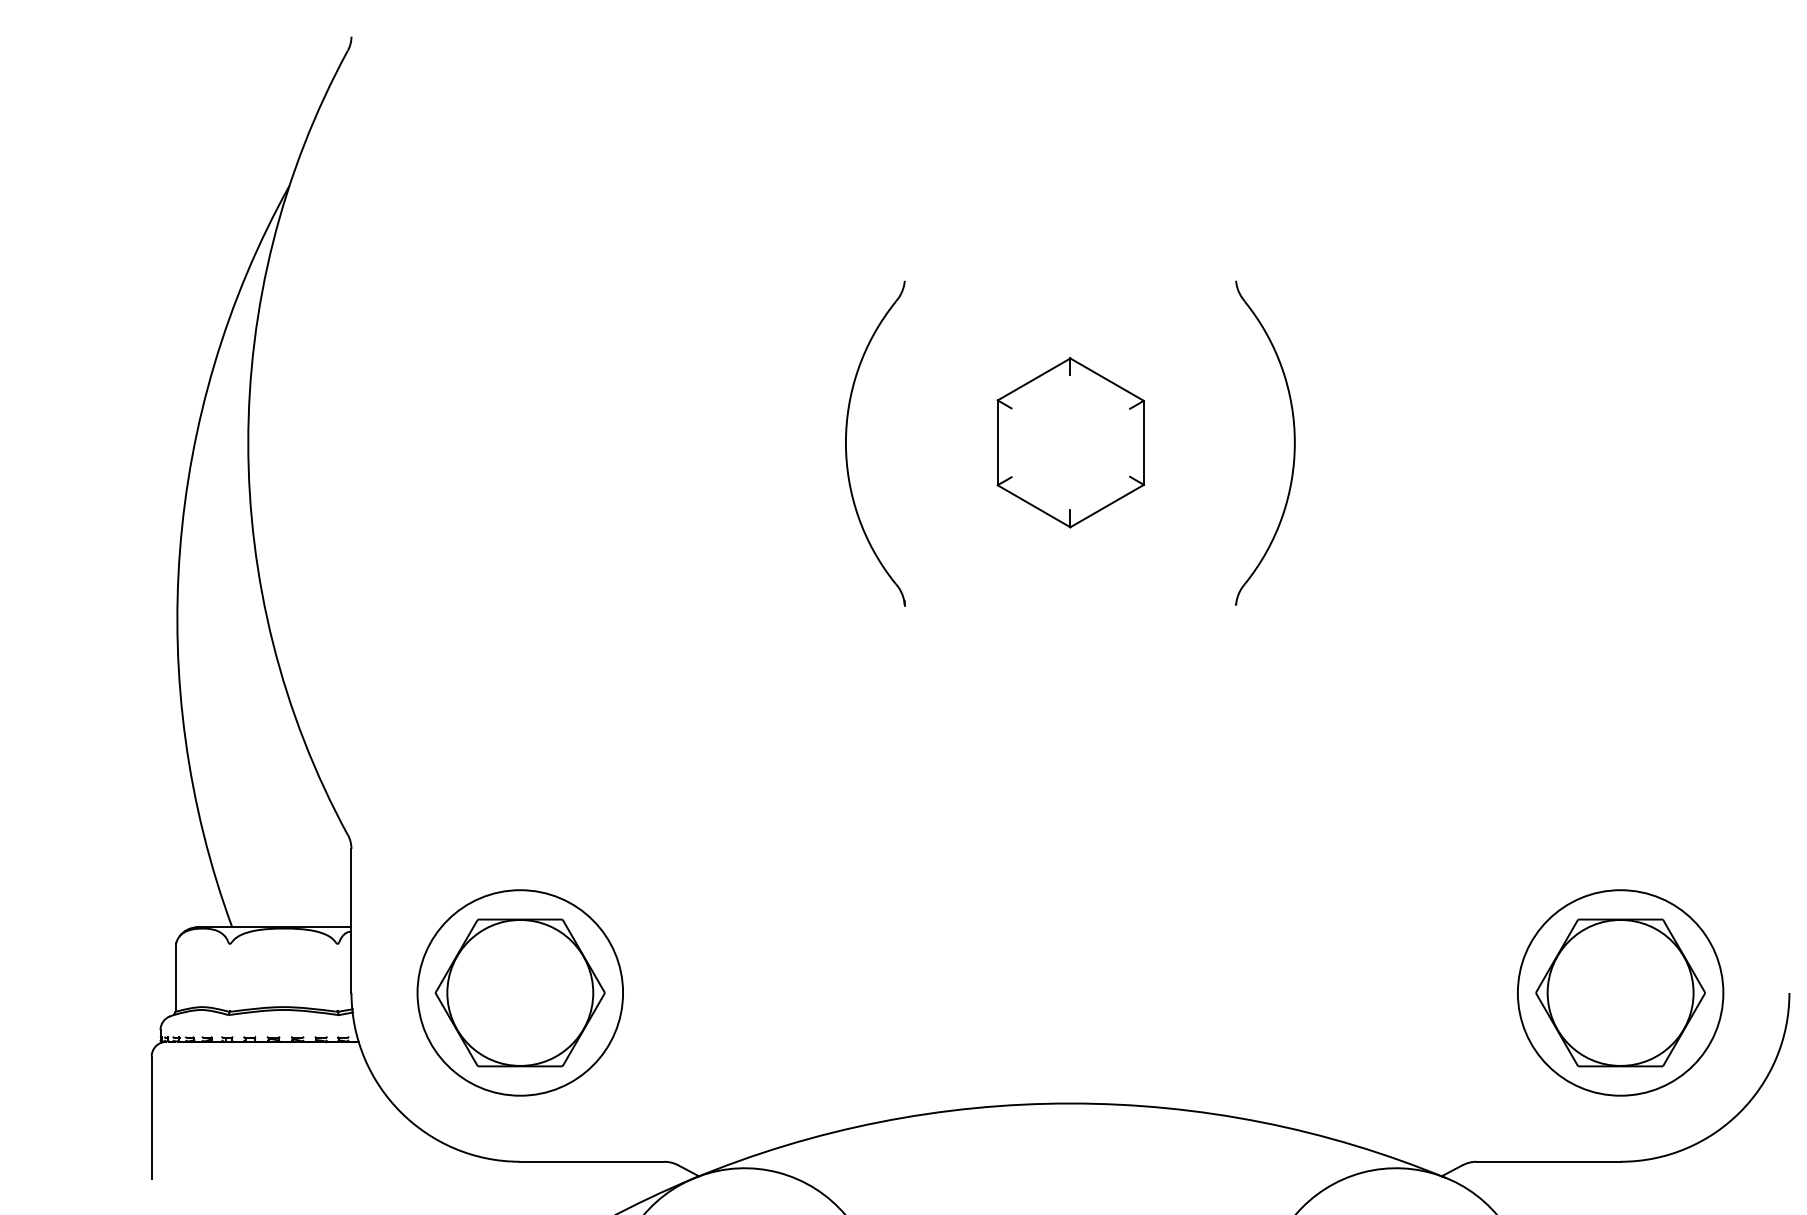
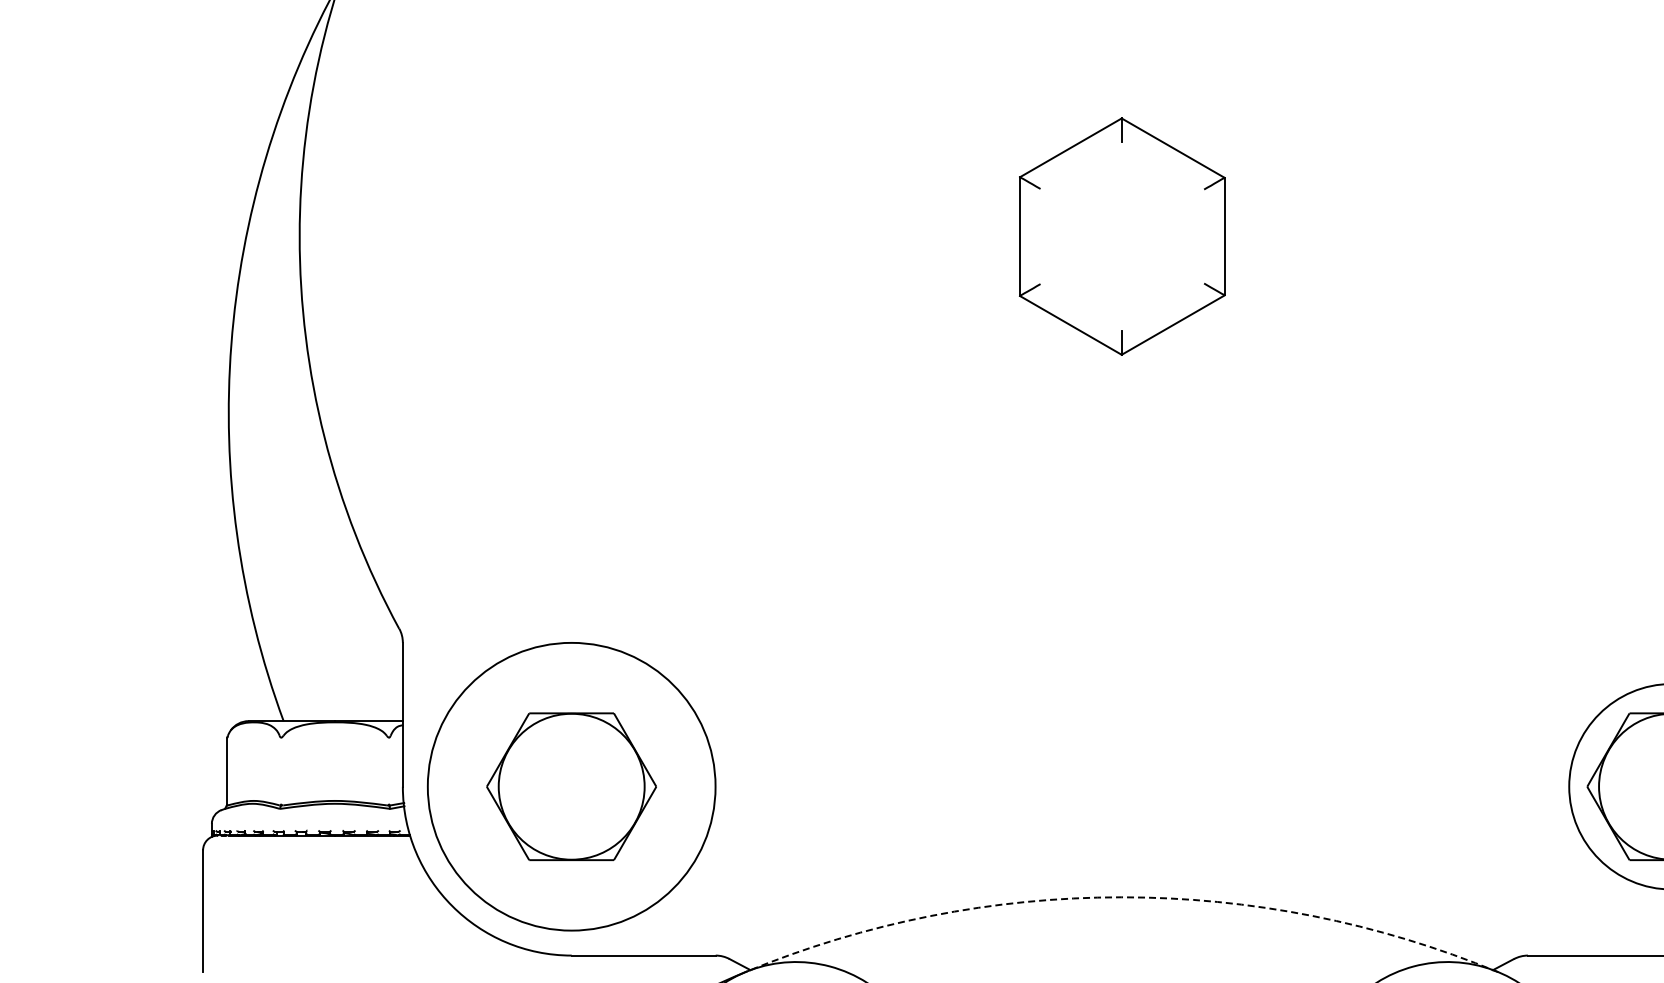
part: (1070, 442) -> (1121, 236), size x1.4
part: (1293, 442) -> (1344, 236), removed
part: (846, 443) -> (897, 237), removed
circle: (520, 992) -> (571, 786), size x1.4
arc: (1070, 1103) -> (1121, 897), solid -> dashed

